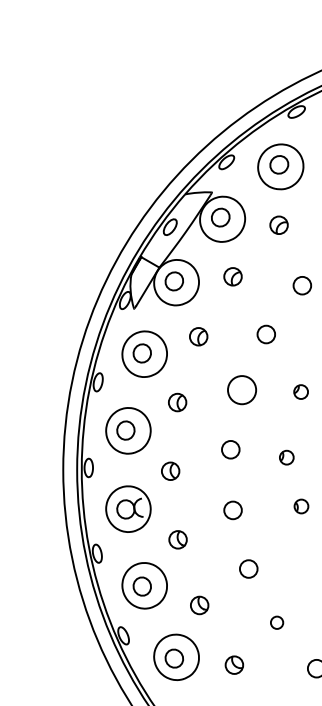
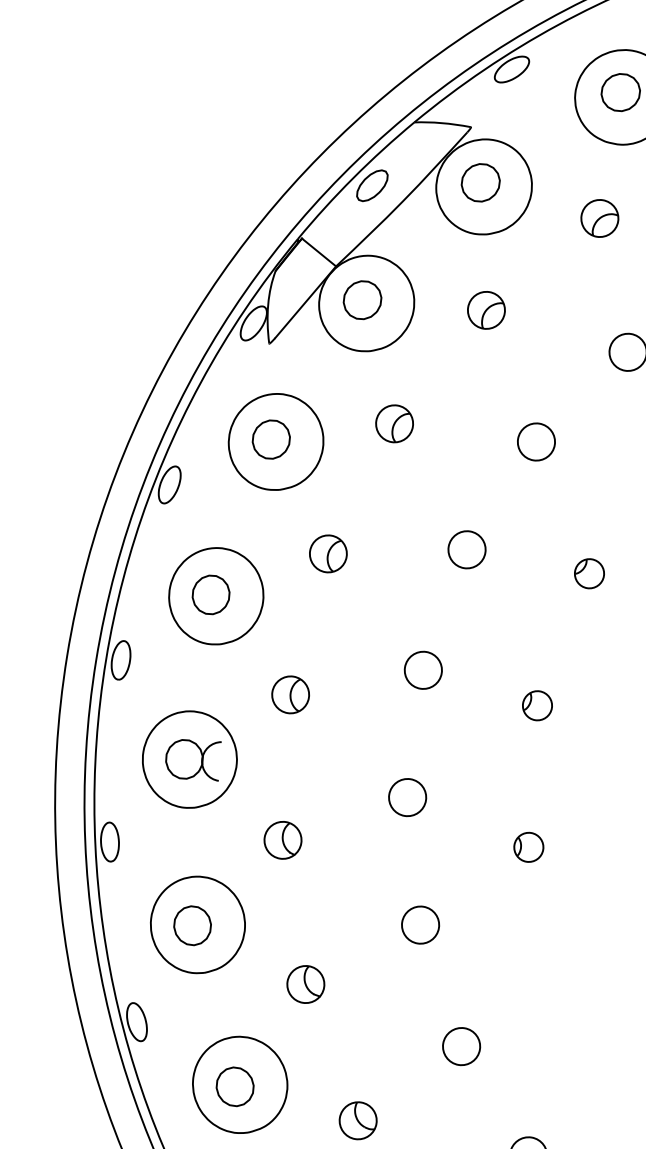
circle: (241, 389) -> (466, 548), size x0.62
part: (301, 506) -> (528, 847), moved
circle: (276, 622) -> (460, 1045), size x1.43

